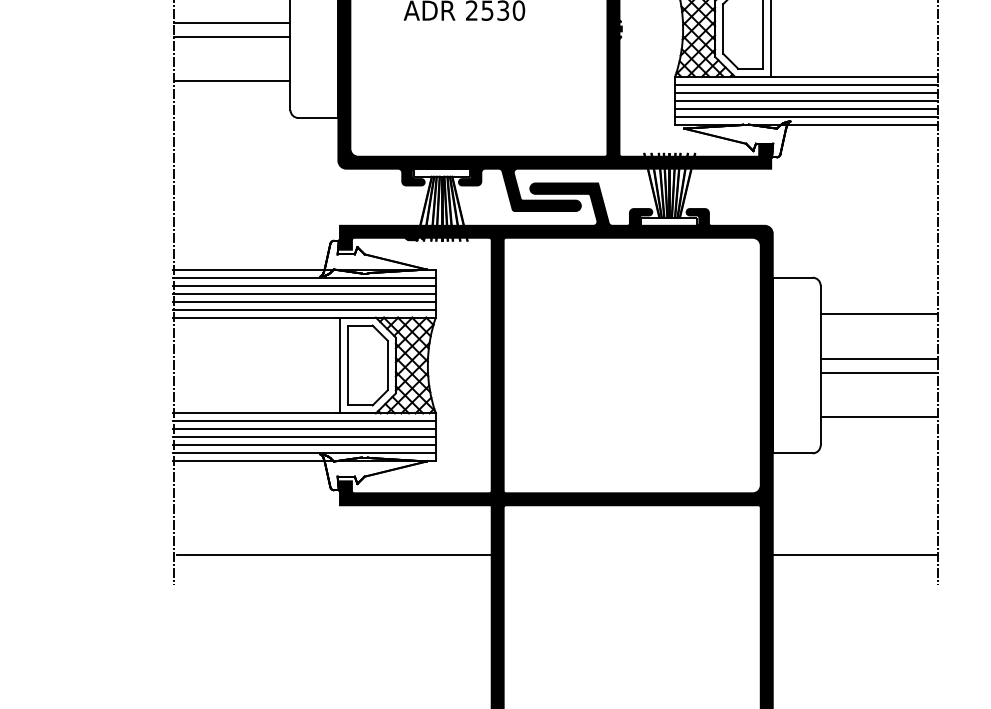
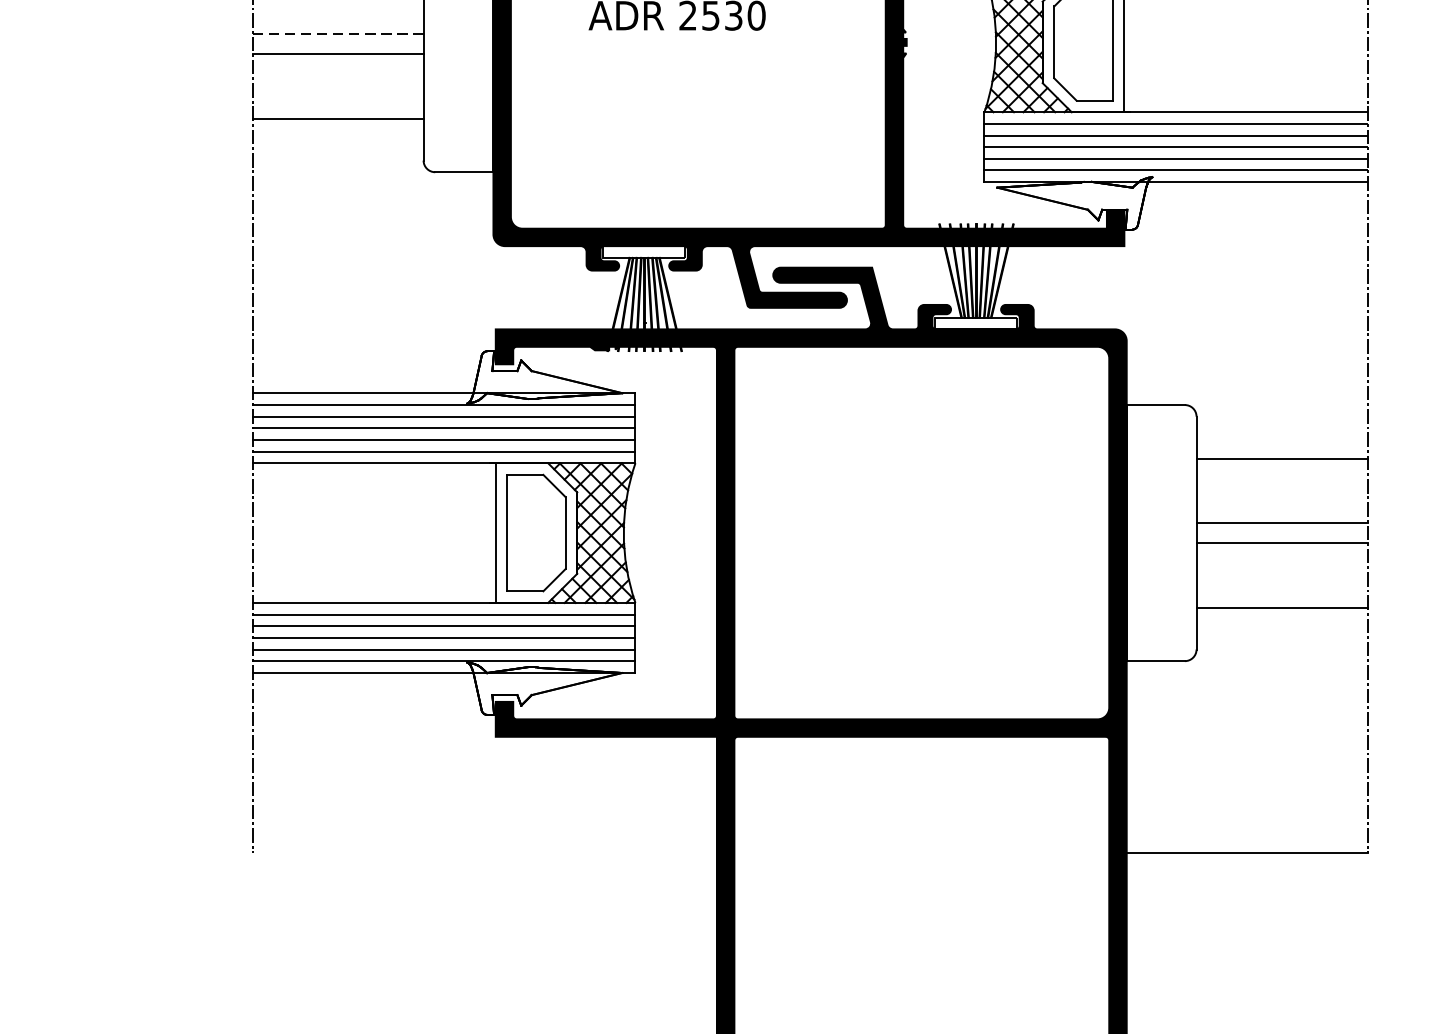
line: (232, 23) -> (339, 34), solid -> dashed
line: (333, 554) -> (486, 808), removed
line: (855, 554) -> (1247, 852), moved

